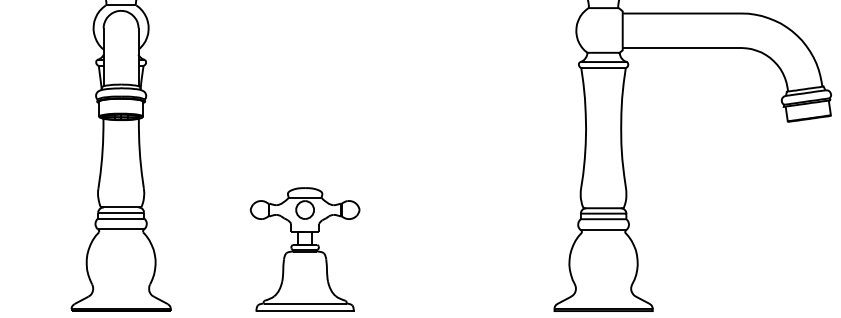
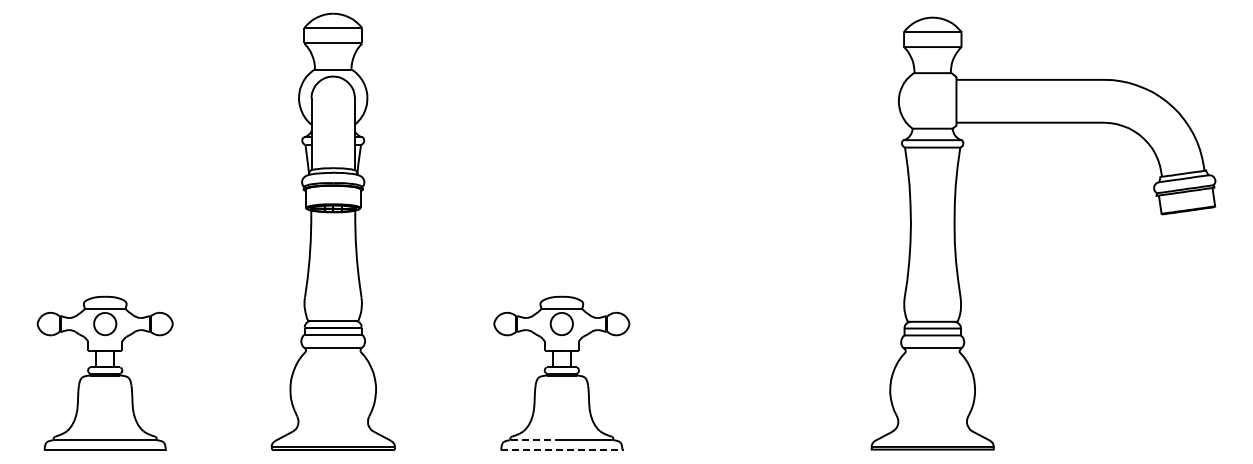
line: (284, 303) -> (536, 440), solid -> dashed
line: (305, 311) -> (562, 449), solid -> dashed

